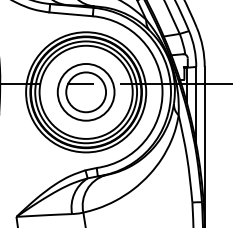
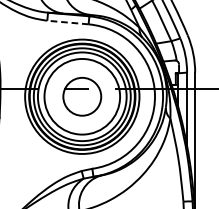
line: (71, 14) -> (68, 22), solid -> dashed
circle: (85, 91) -> (81, 95), size x1.4

